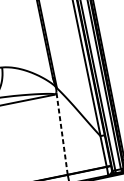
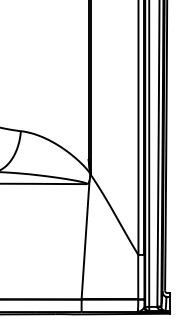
line: (61, 132) -> (85, 239), dashed -> solid

